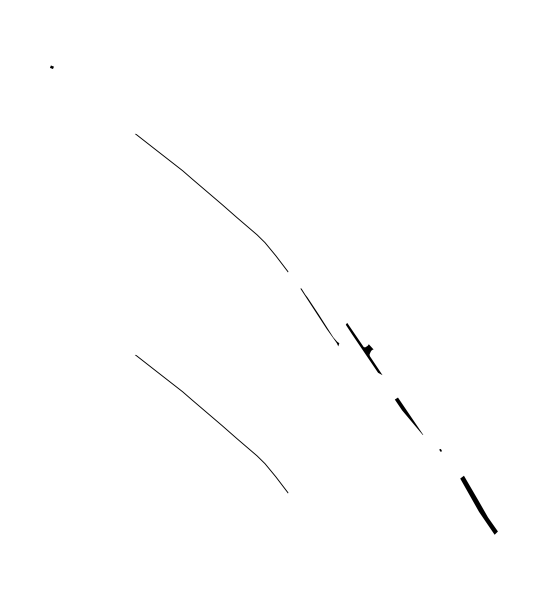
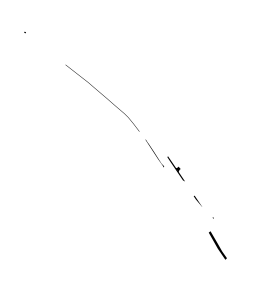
part: (408, 414) -> (197, 200), size x0.62
part: (211, 422) -> (102, 204), removed
line: (478, 505) -> (217, 245), moved

